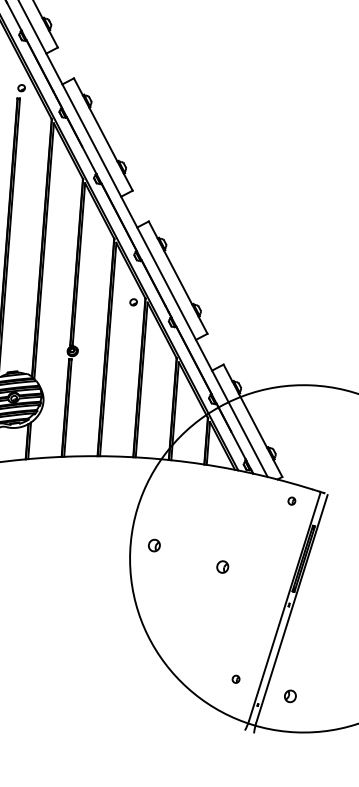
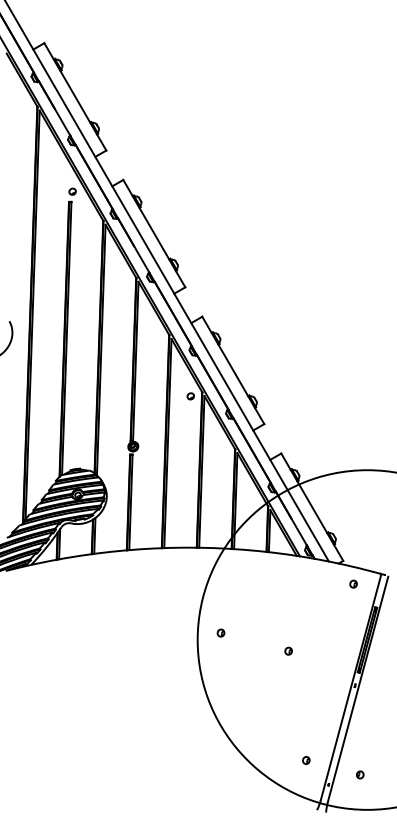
part: (153, 544) -> (220, 632), size x0.62
part: (222, 566) -> (288, 650), size x0.62
part: (290, 695) -> (360, 774), size x0.62

